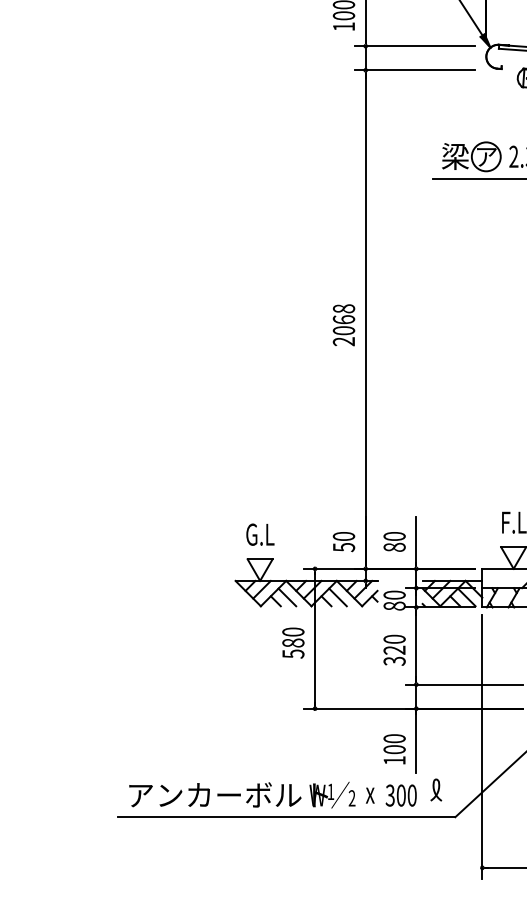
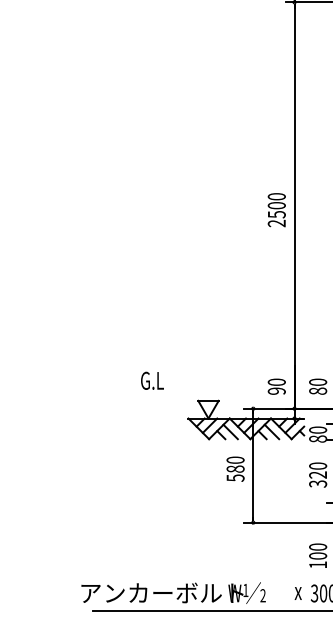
text: (343, 319) -> (276, 205), 2068 -> 2500
text: (260, 534) -> (152, 380), moved
text: (343, 547) -> (276, 391), 50 -> 90
text: (242, 794) -> (173, 592), moved

